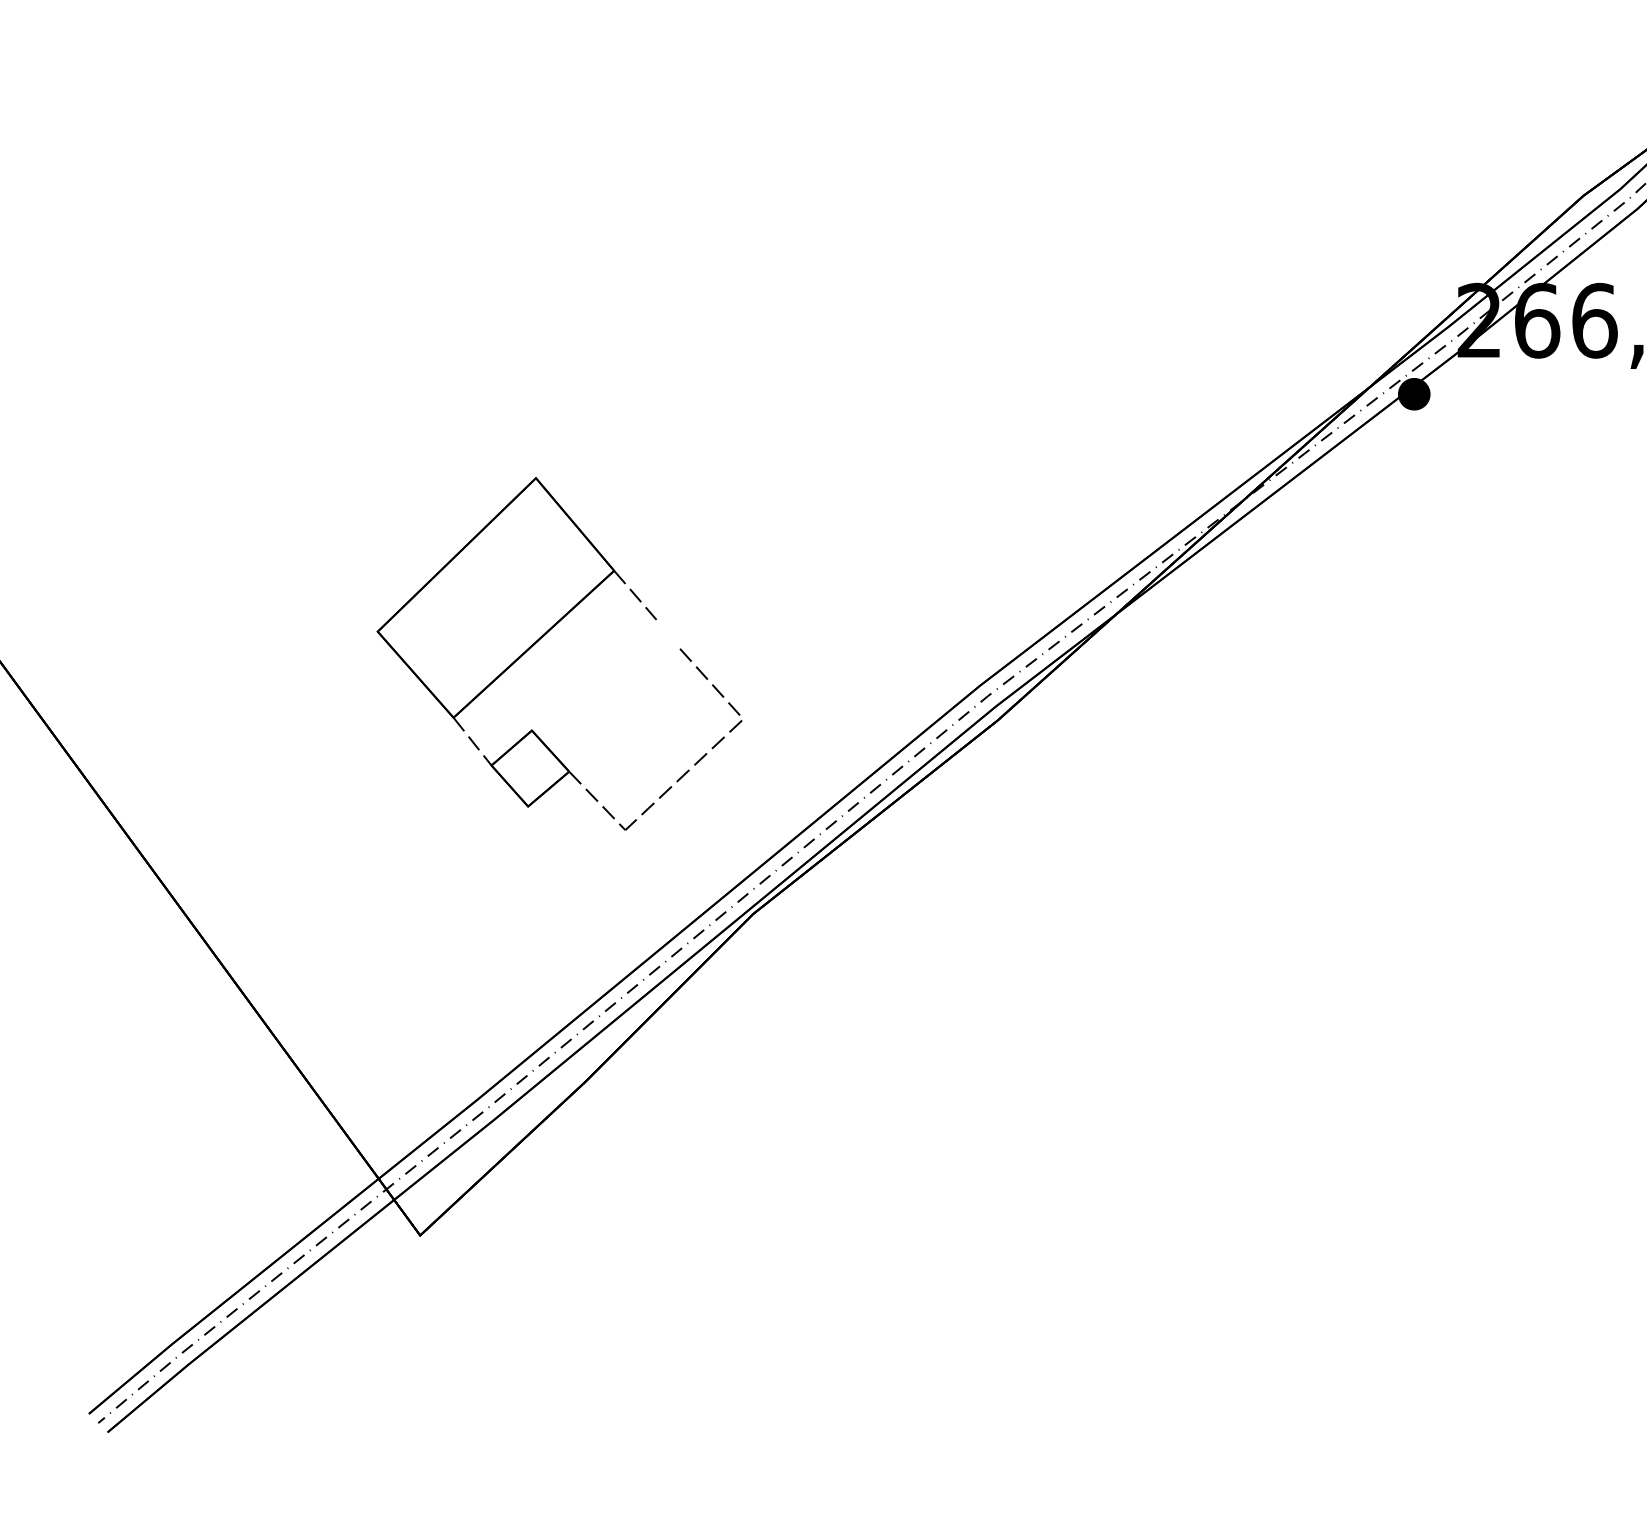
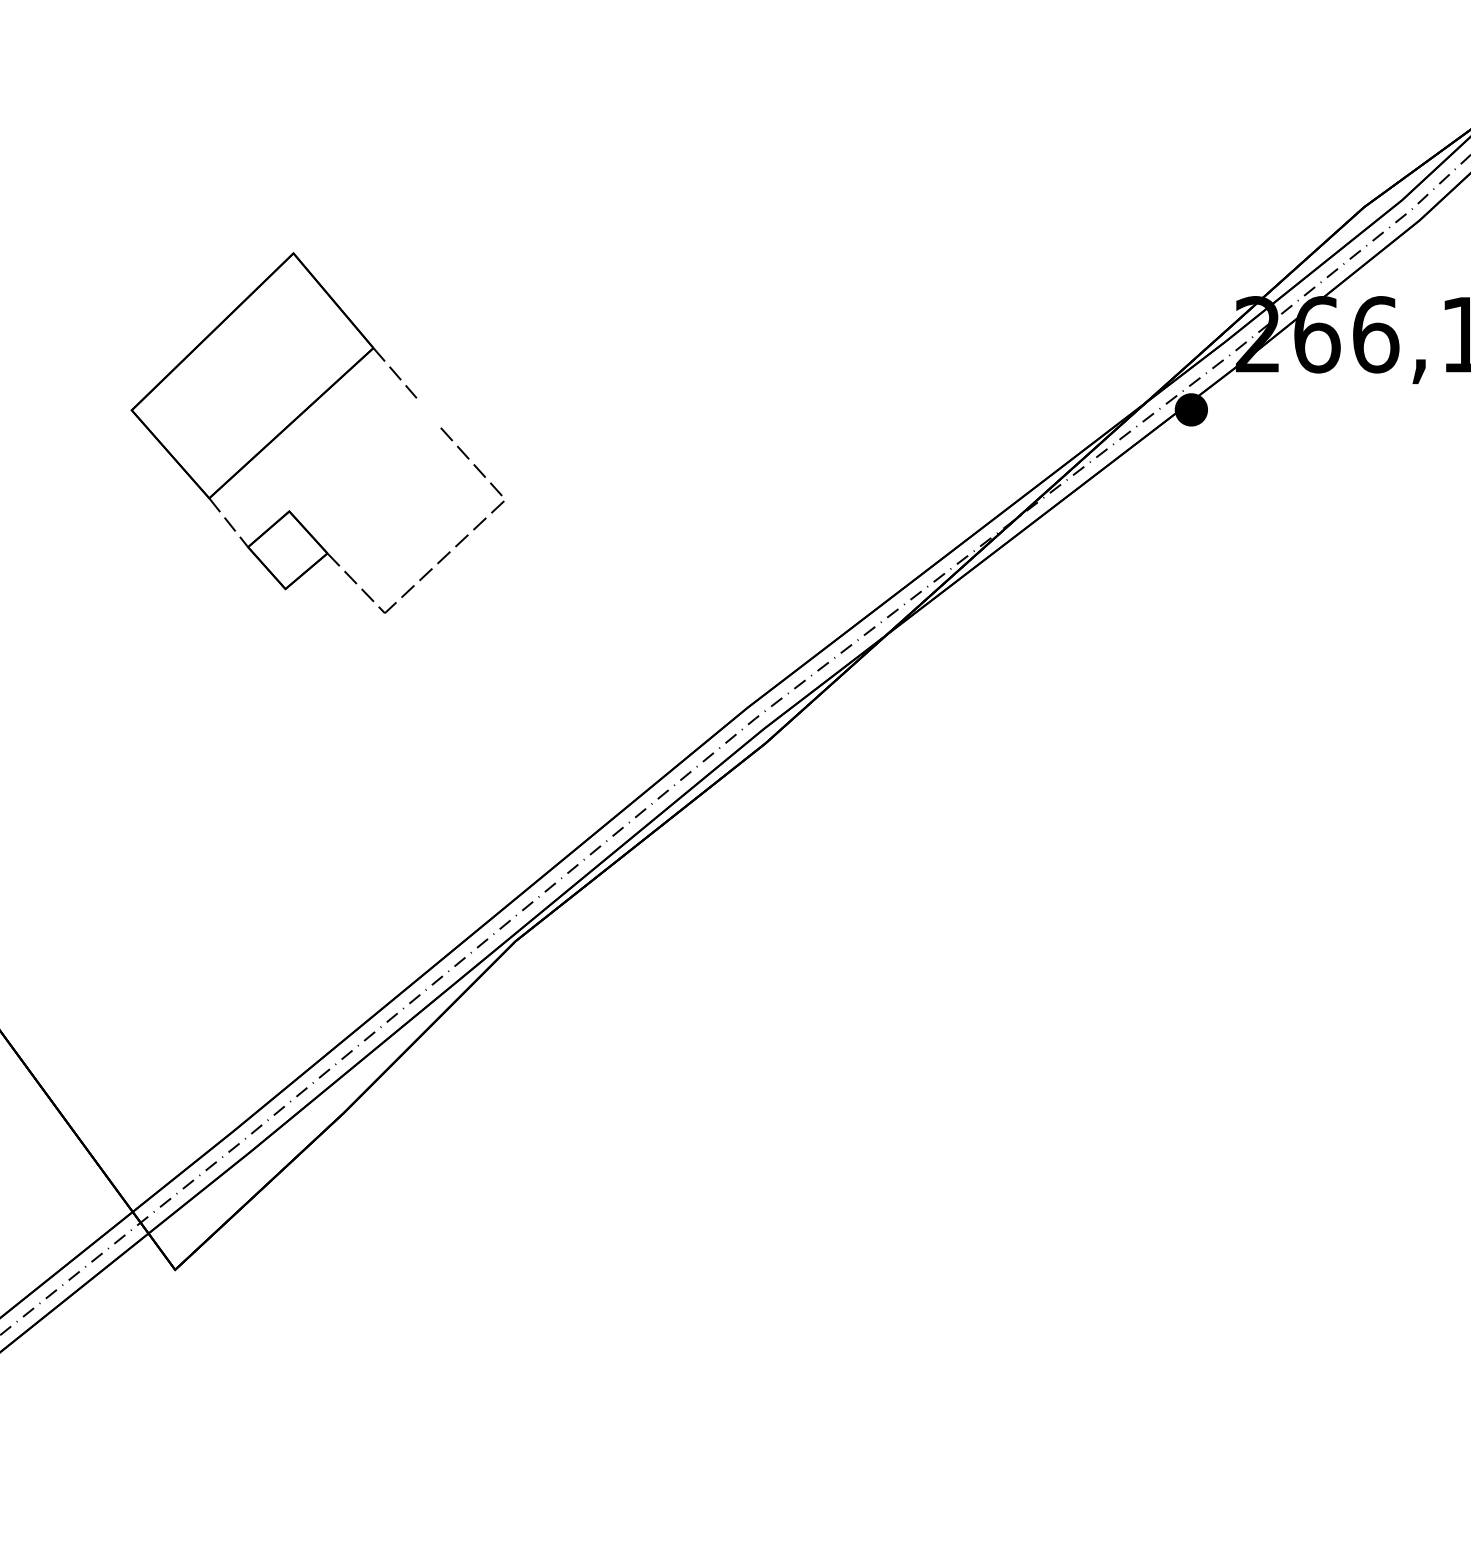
part: (544, 636) -> (302, 415), moved

